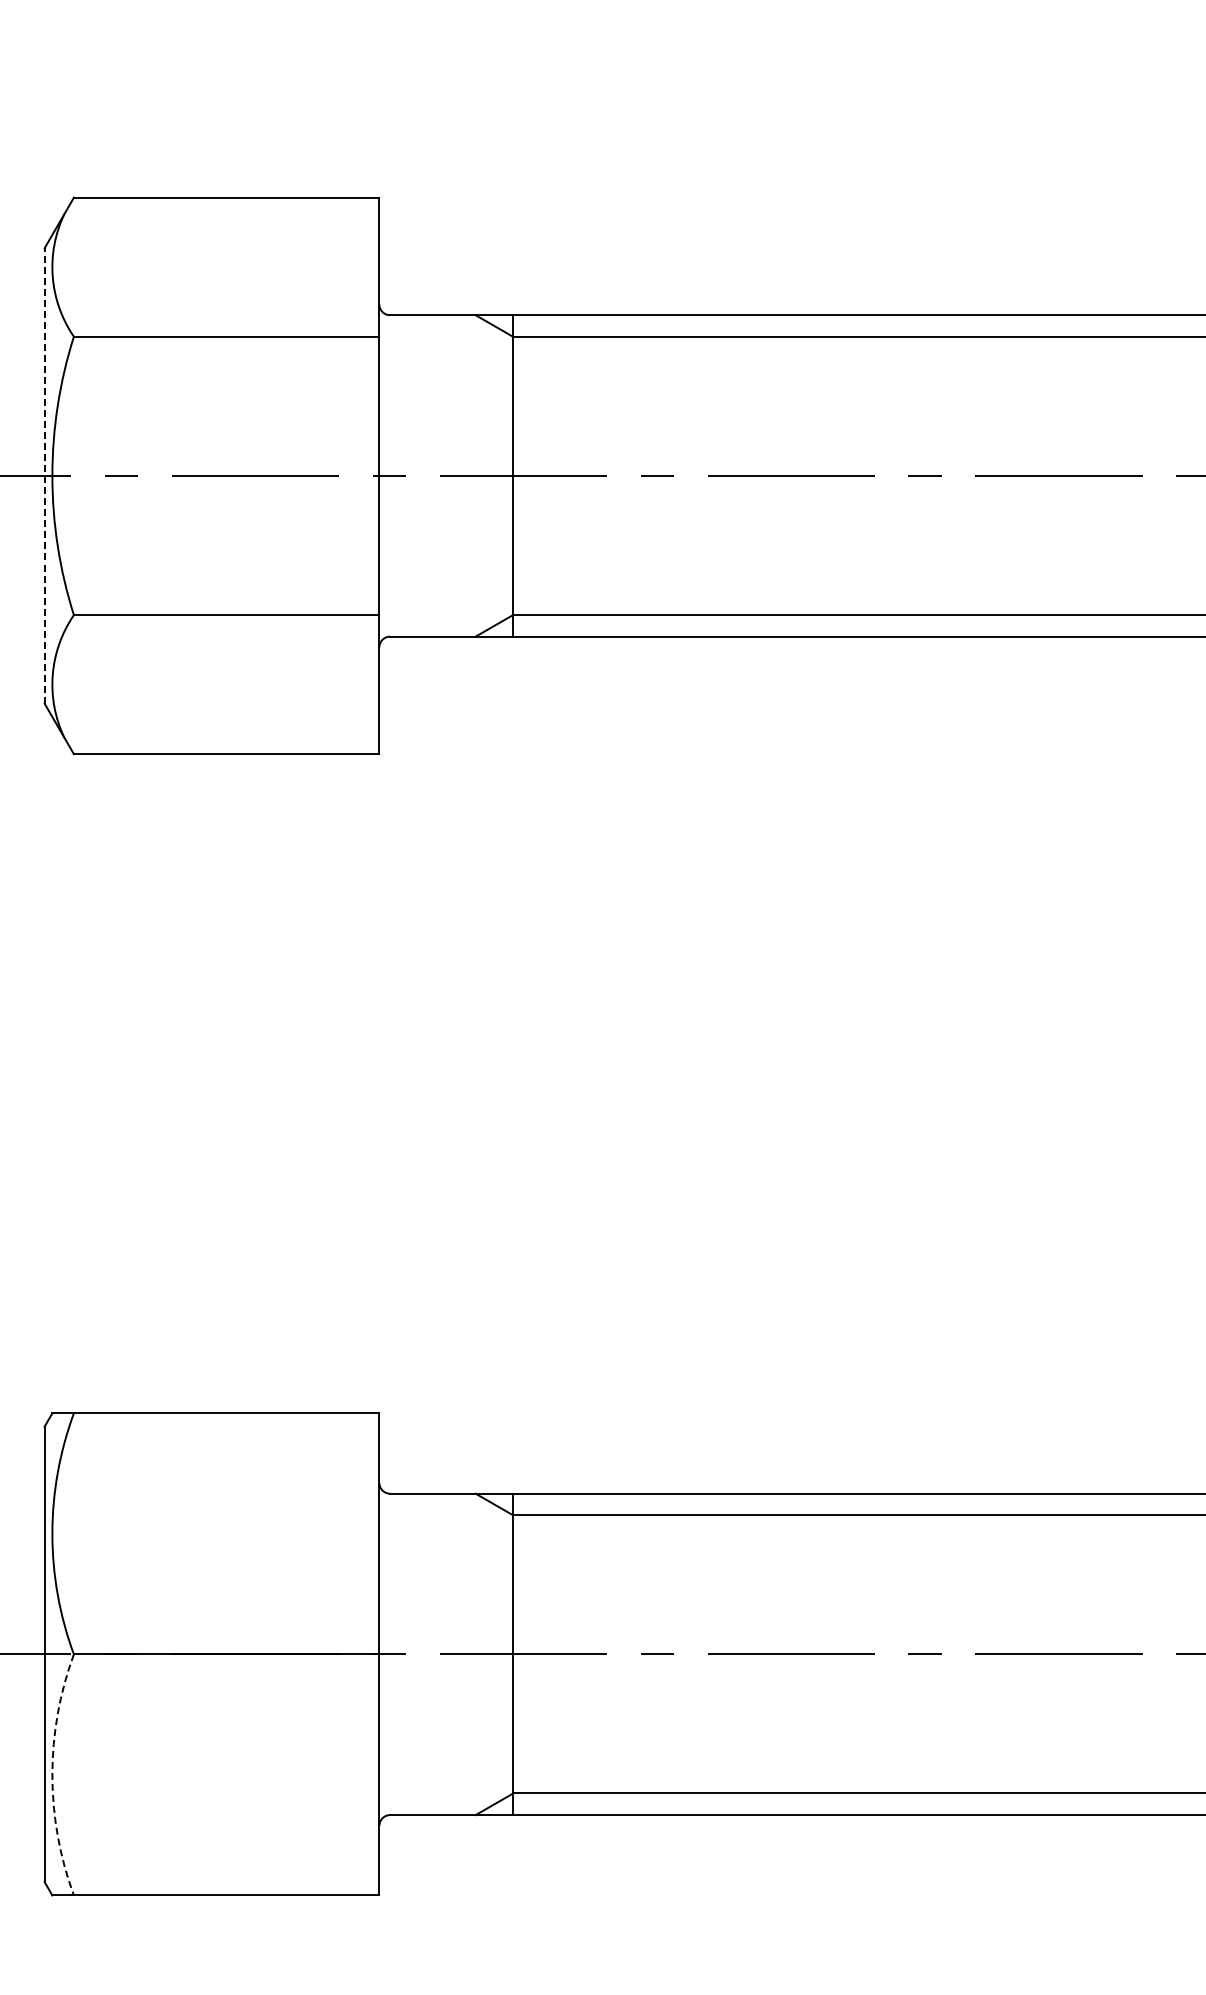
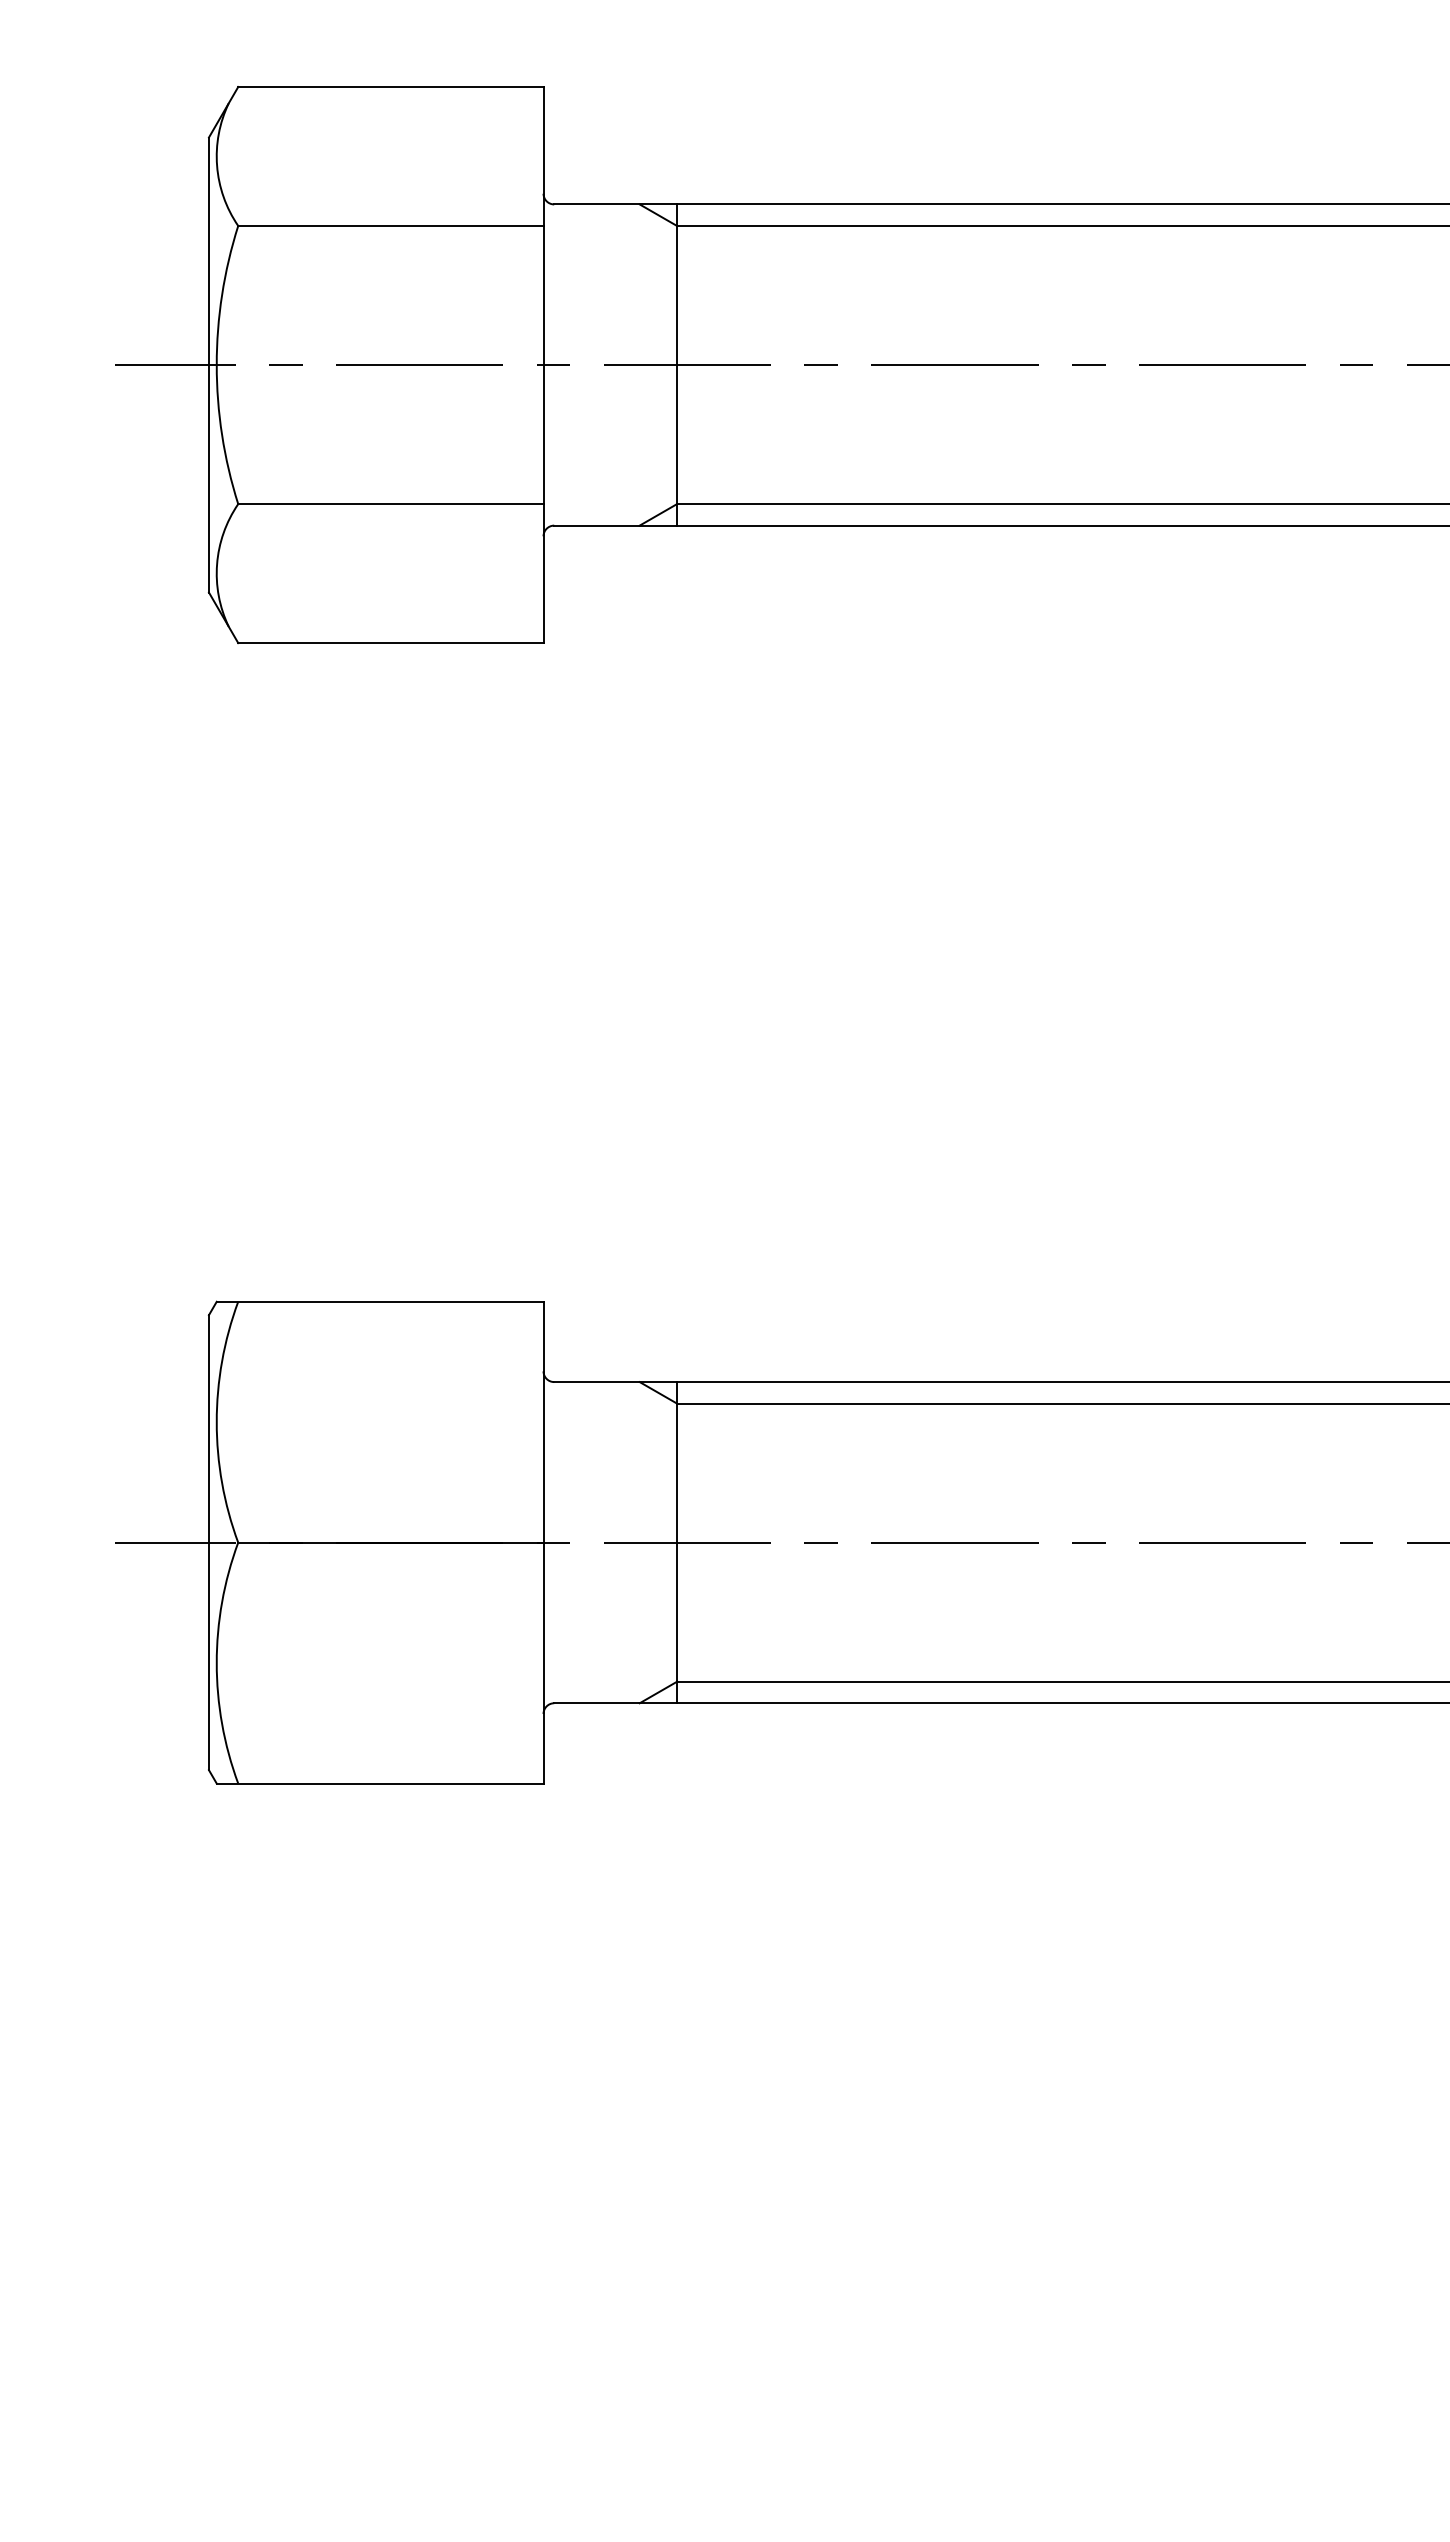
line: (44, 475) -> (208, 364), dashed -> solid
arc: (52, 1775) -> (216, 1663), dashed -> solid

